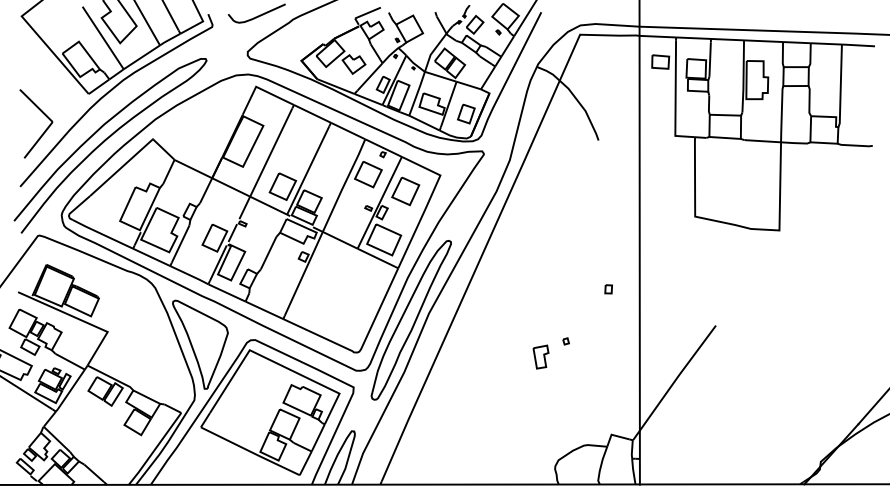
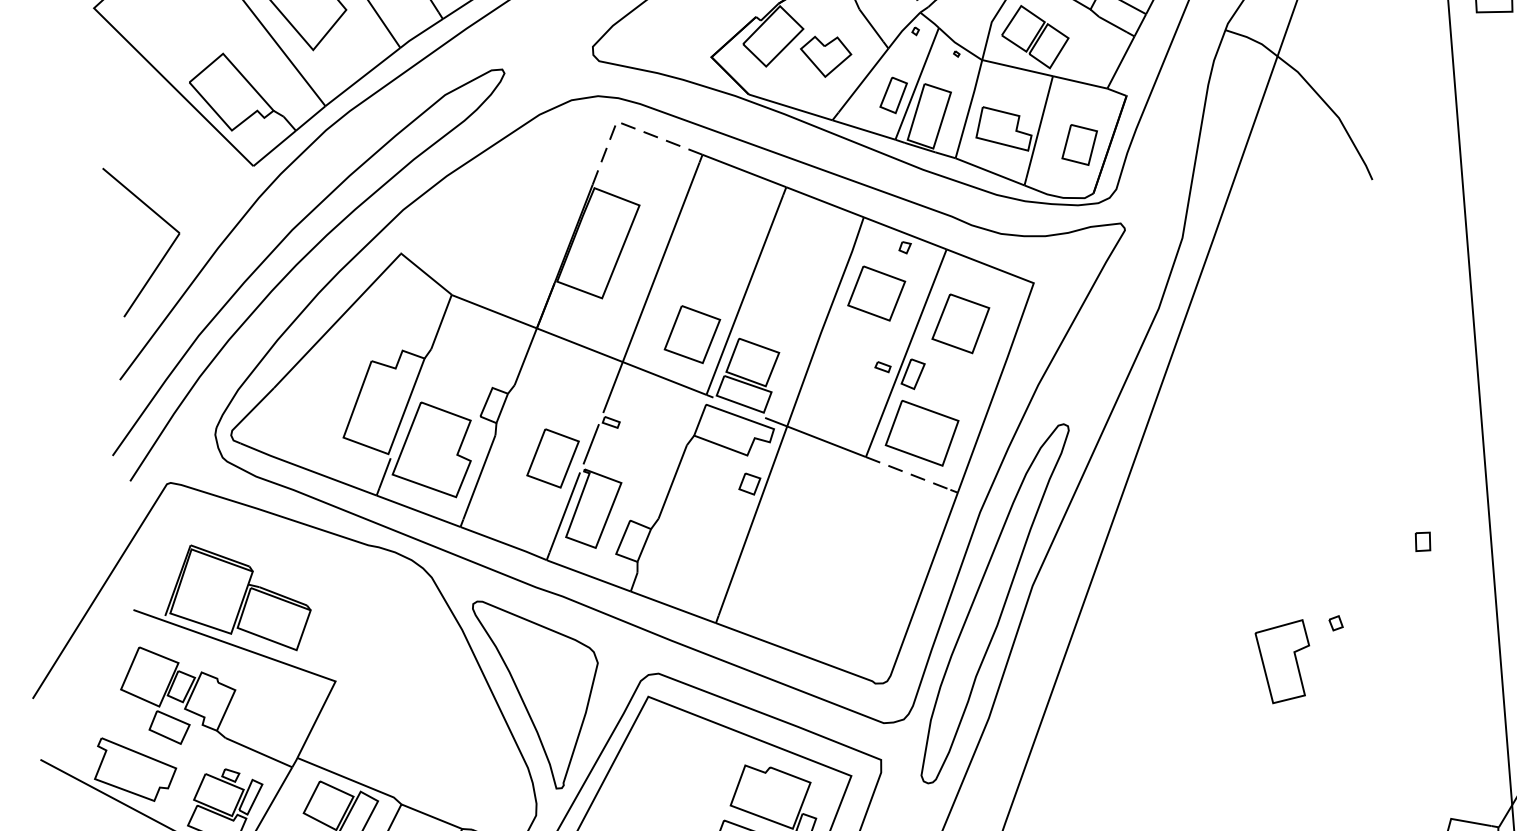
line: (260, 88) -> (626, 124), solid -> dashed
line: (376, 257) -> (908, 472), solid -> dashed
part: (608, 289) -> (1422, 542), moved
part: (540, 356) -> (1282, 660), size x1.6

